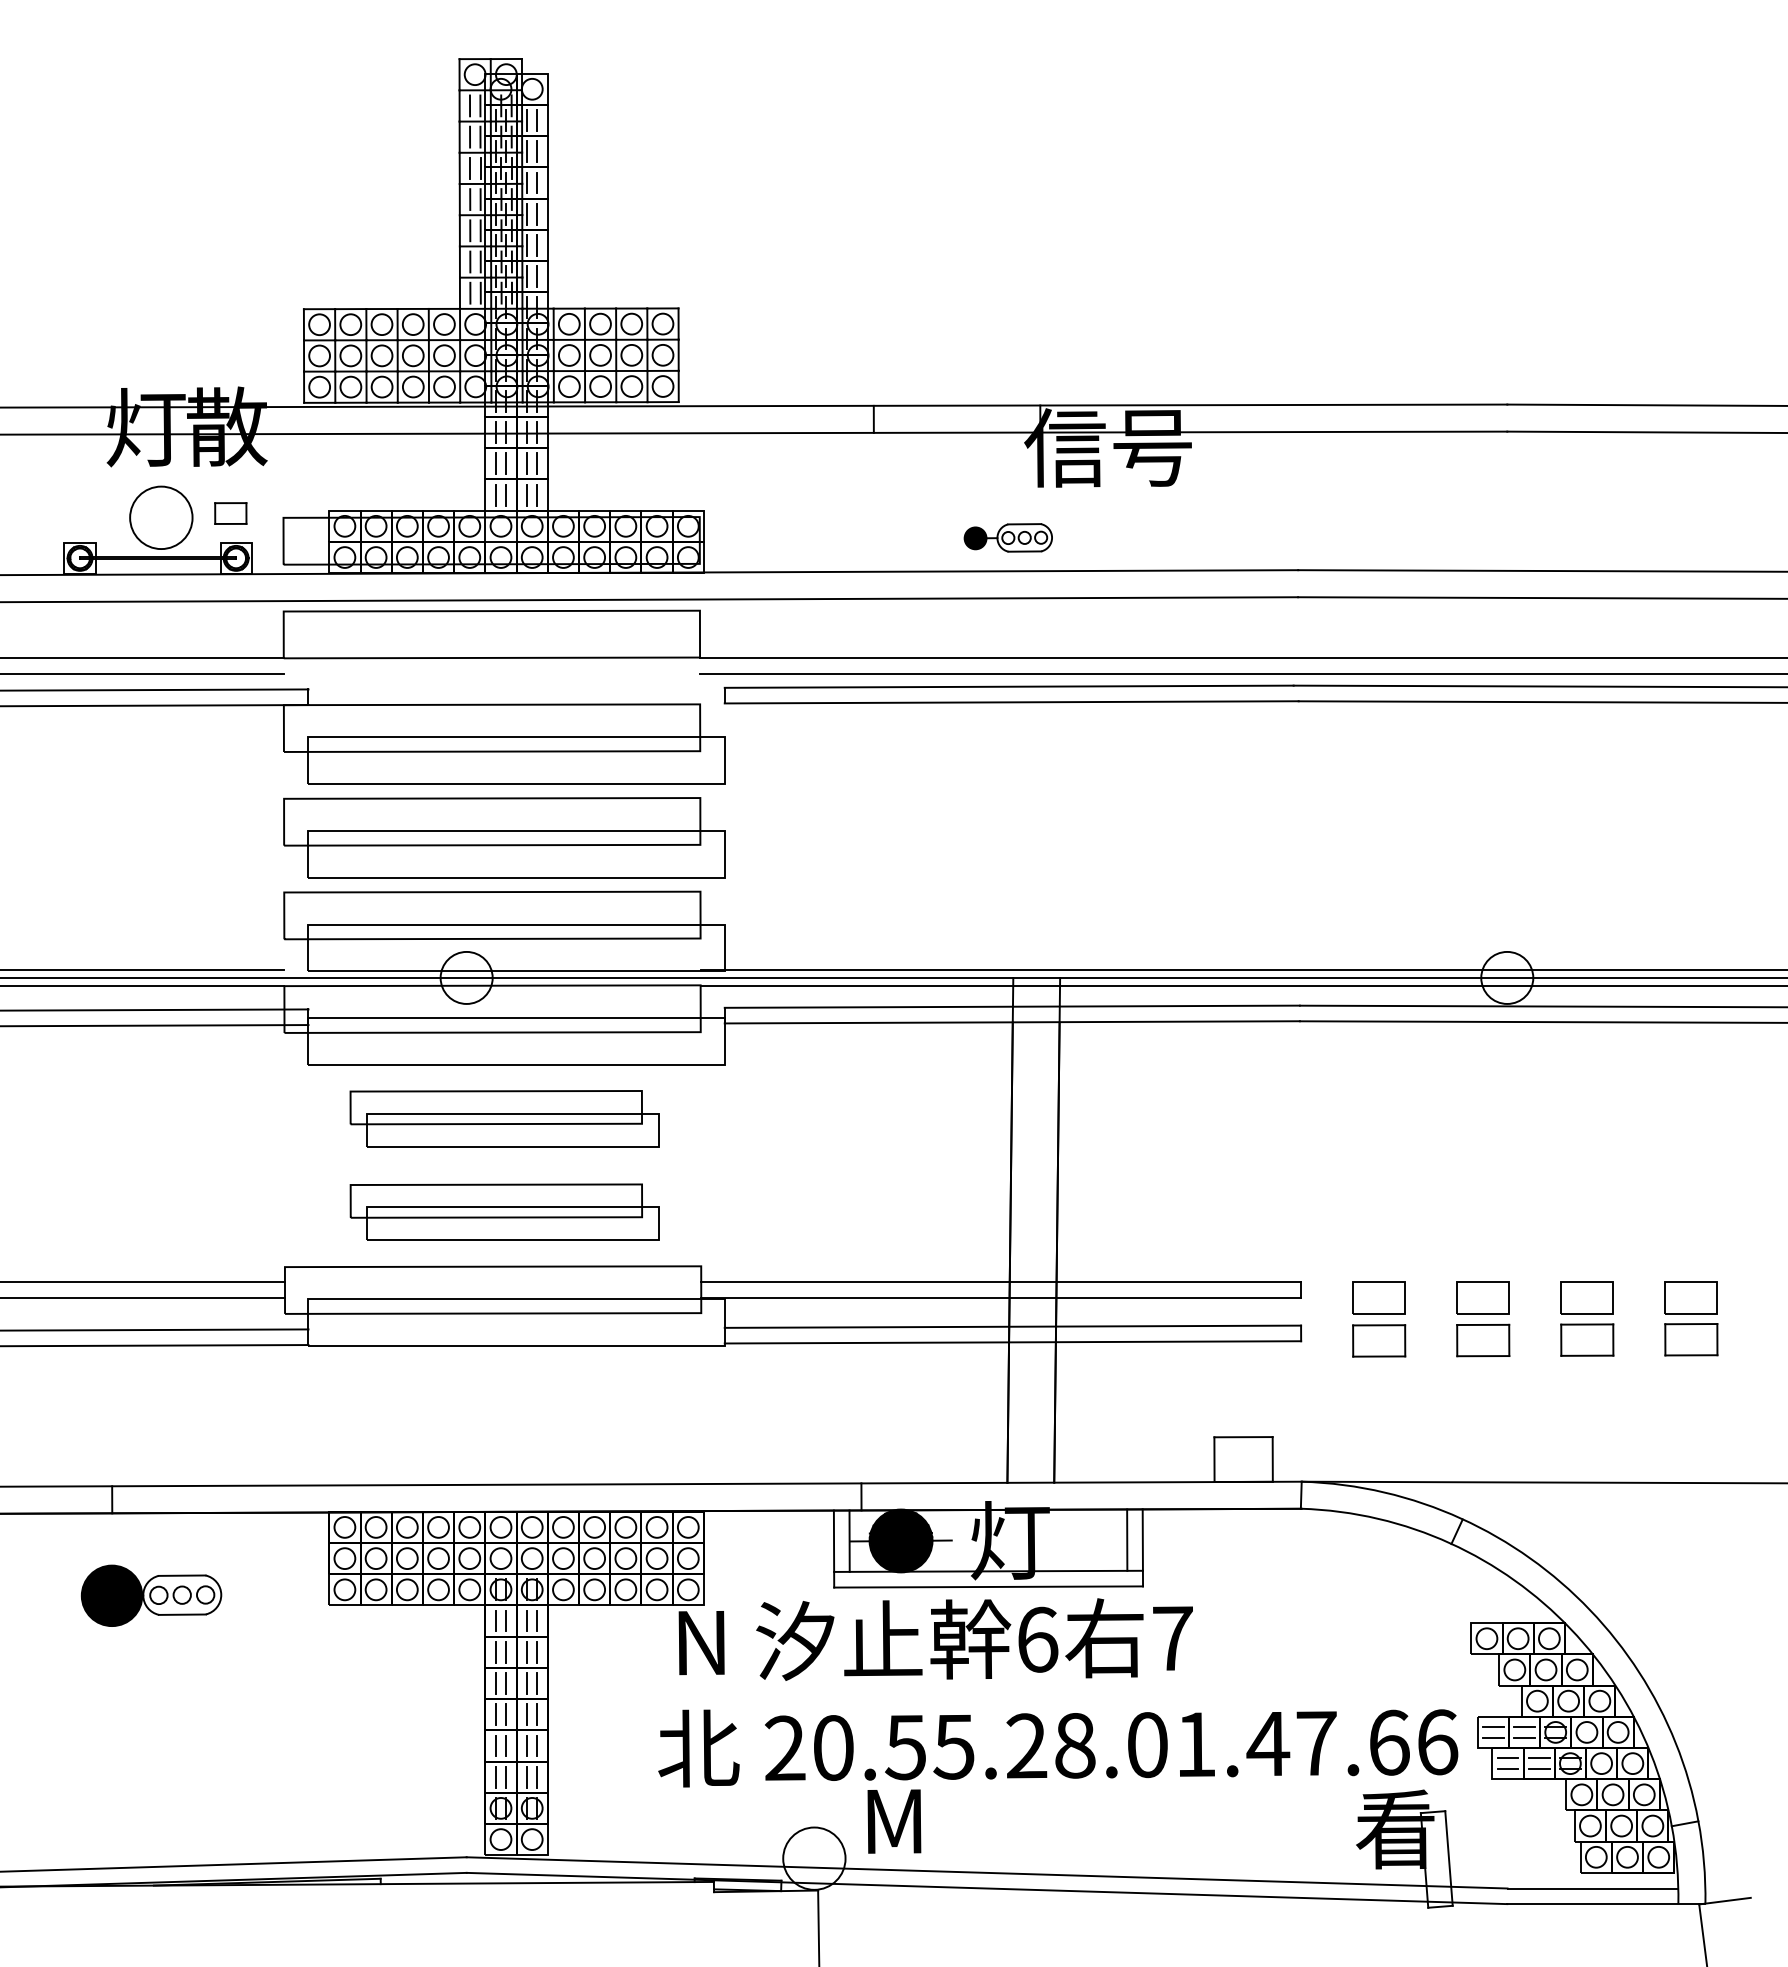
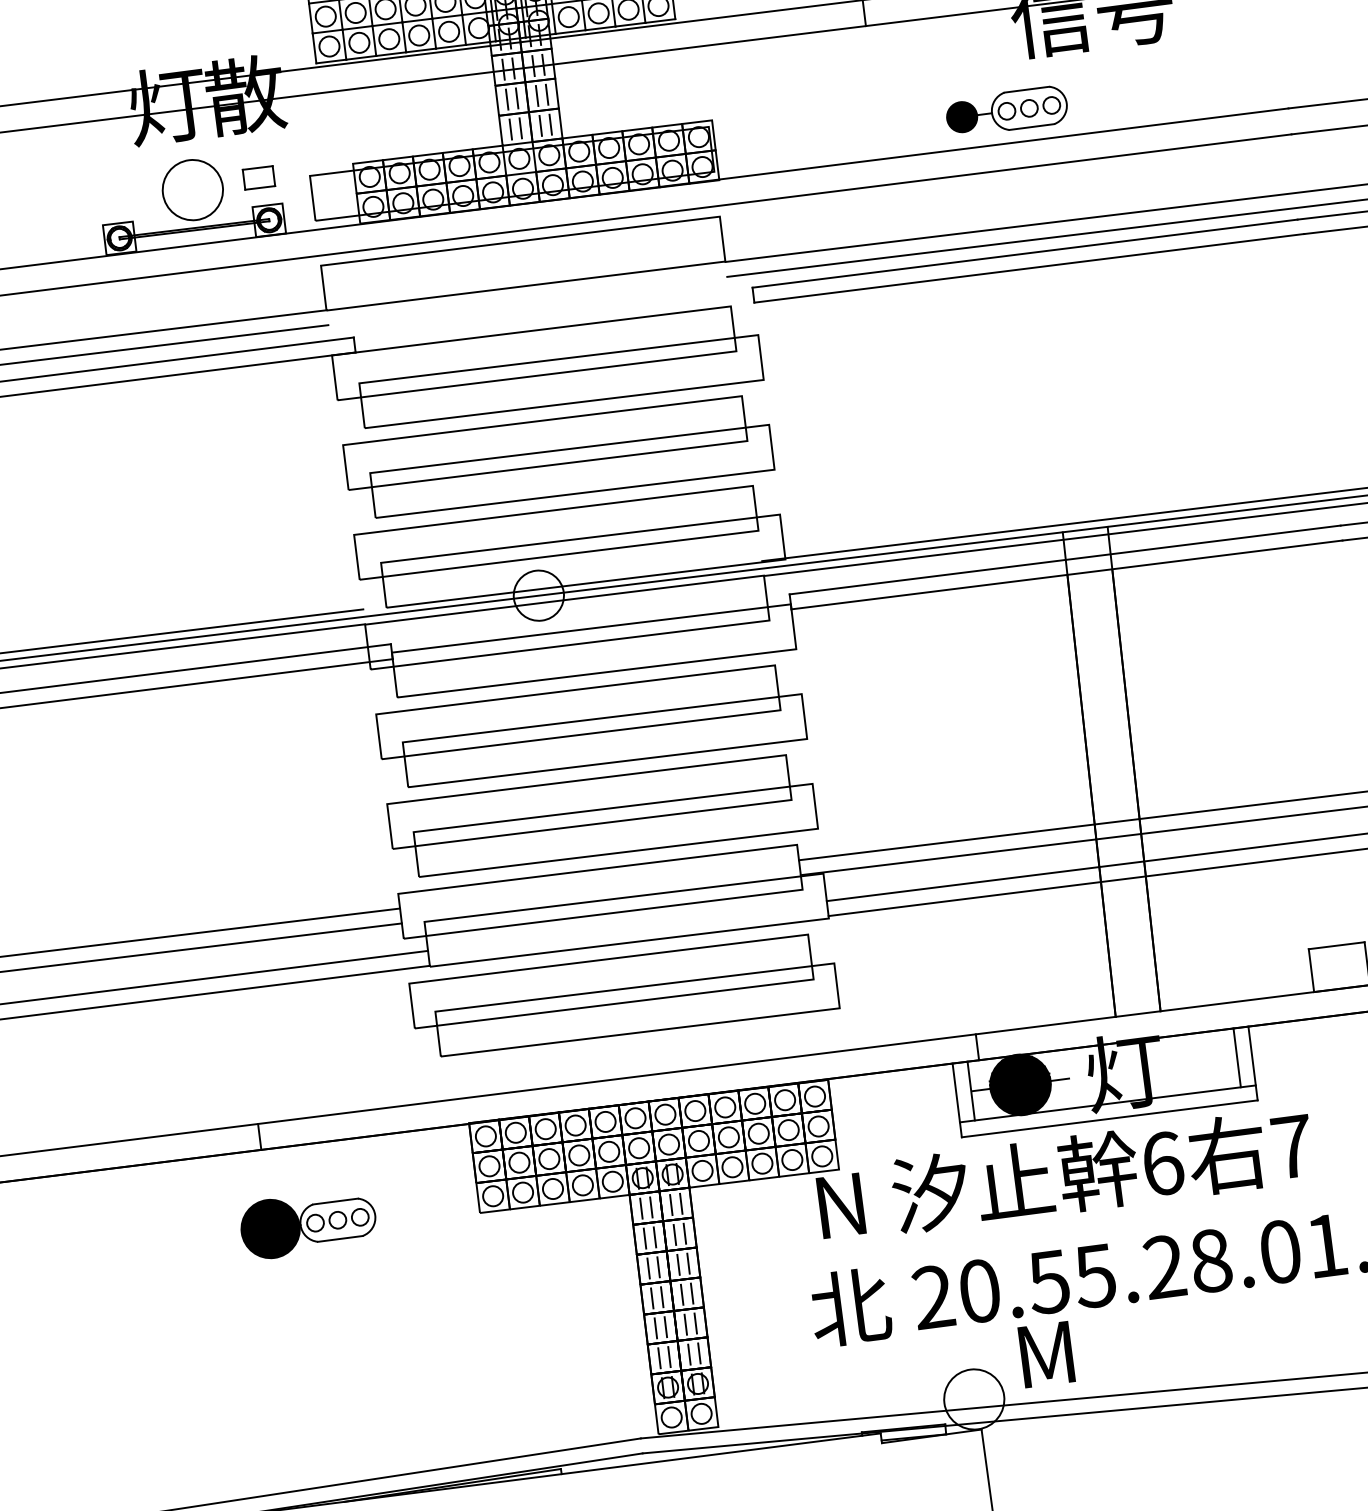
part: (1008, 537) -> (1007, 110), size x1.43
part: (504, 1118) -> (591, 726), size x1.43
part: (504, 1211) -> (602, 815), size x1.43
part: (504, 1399) -> (624, 995), added

